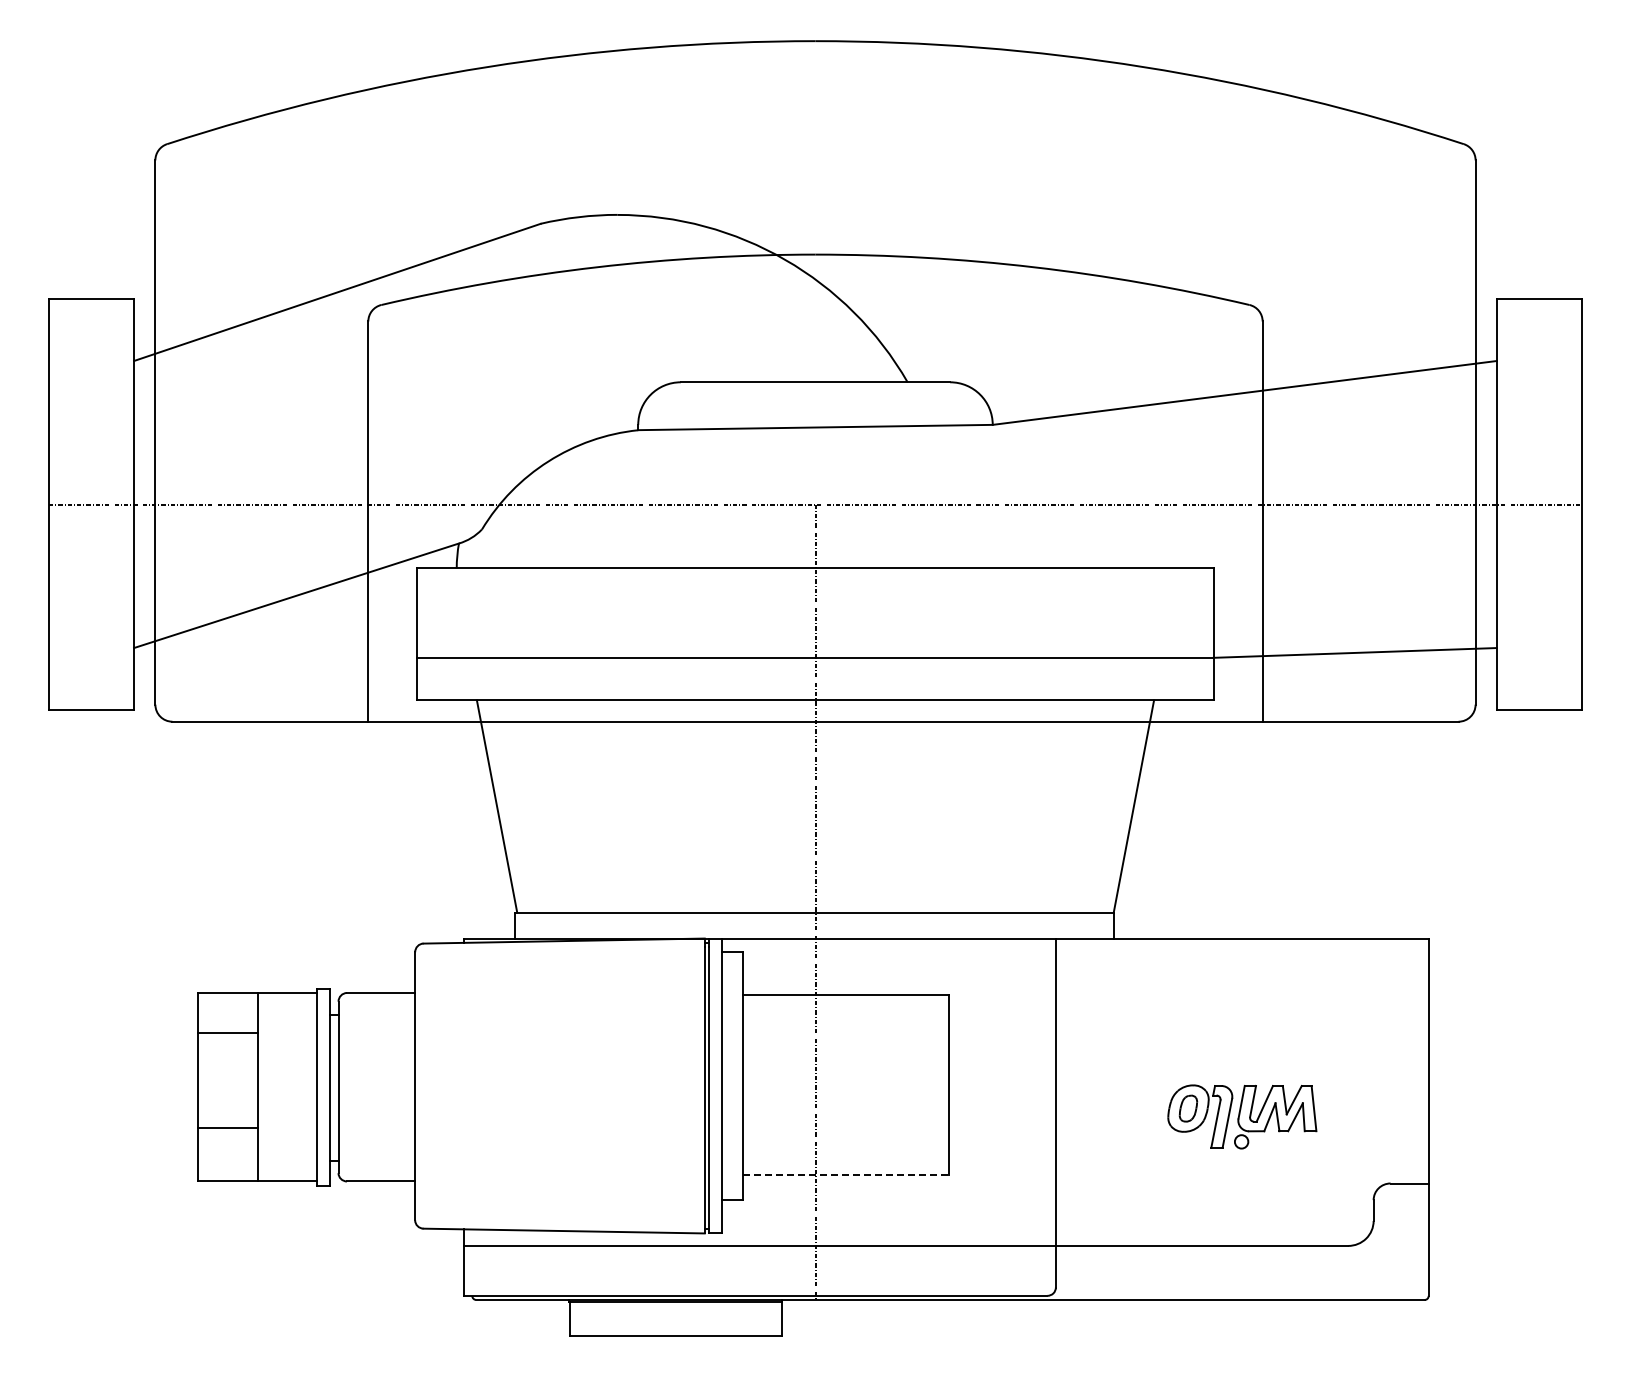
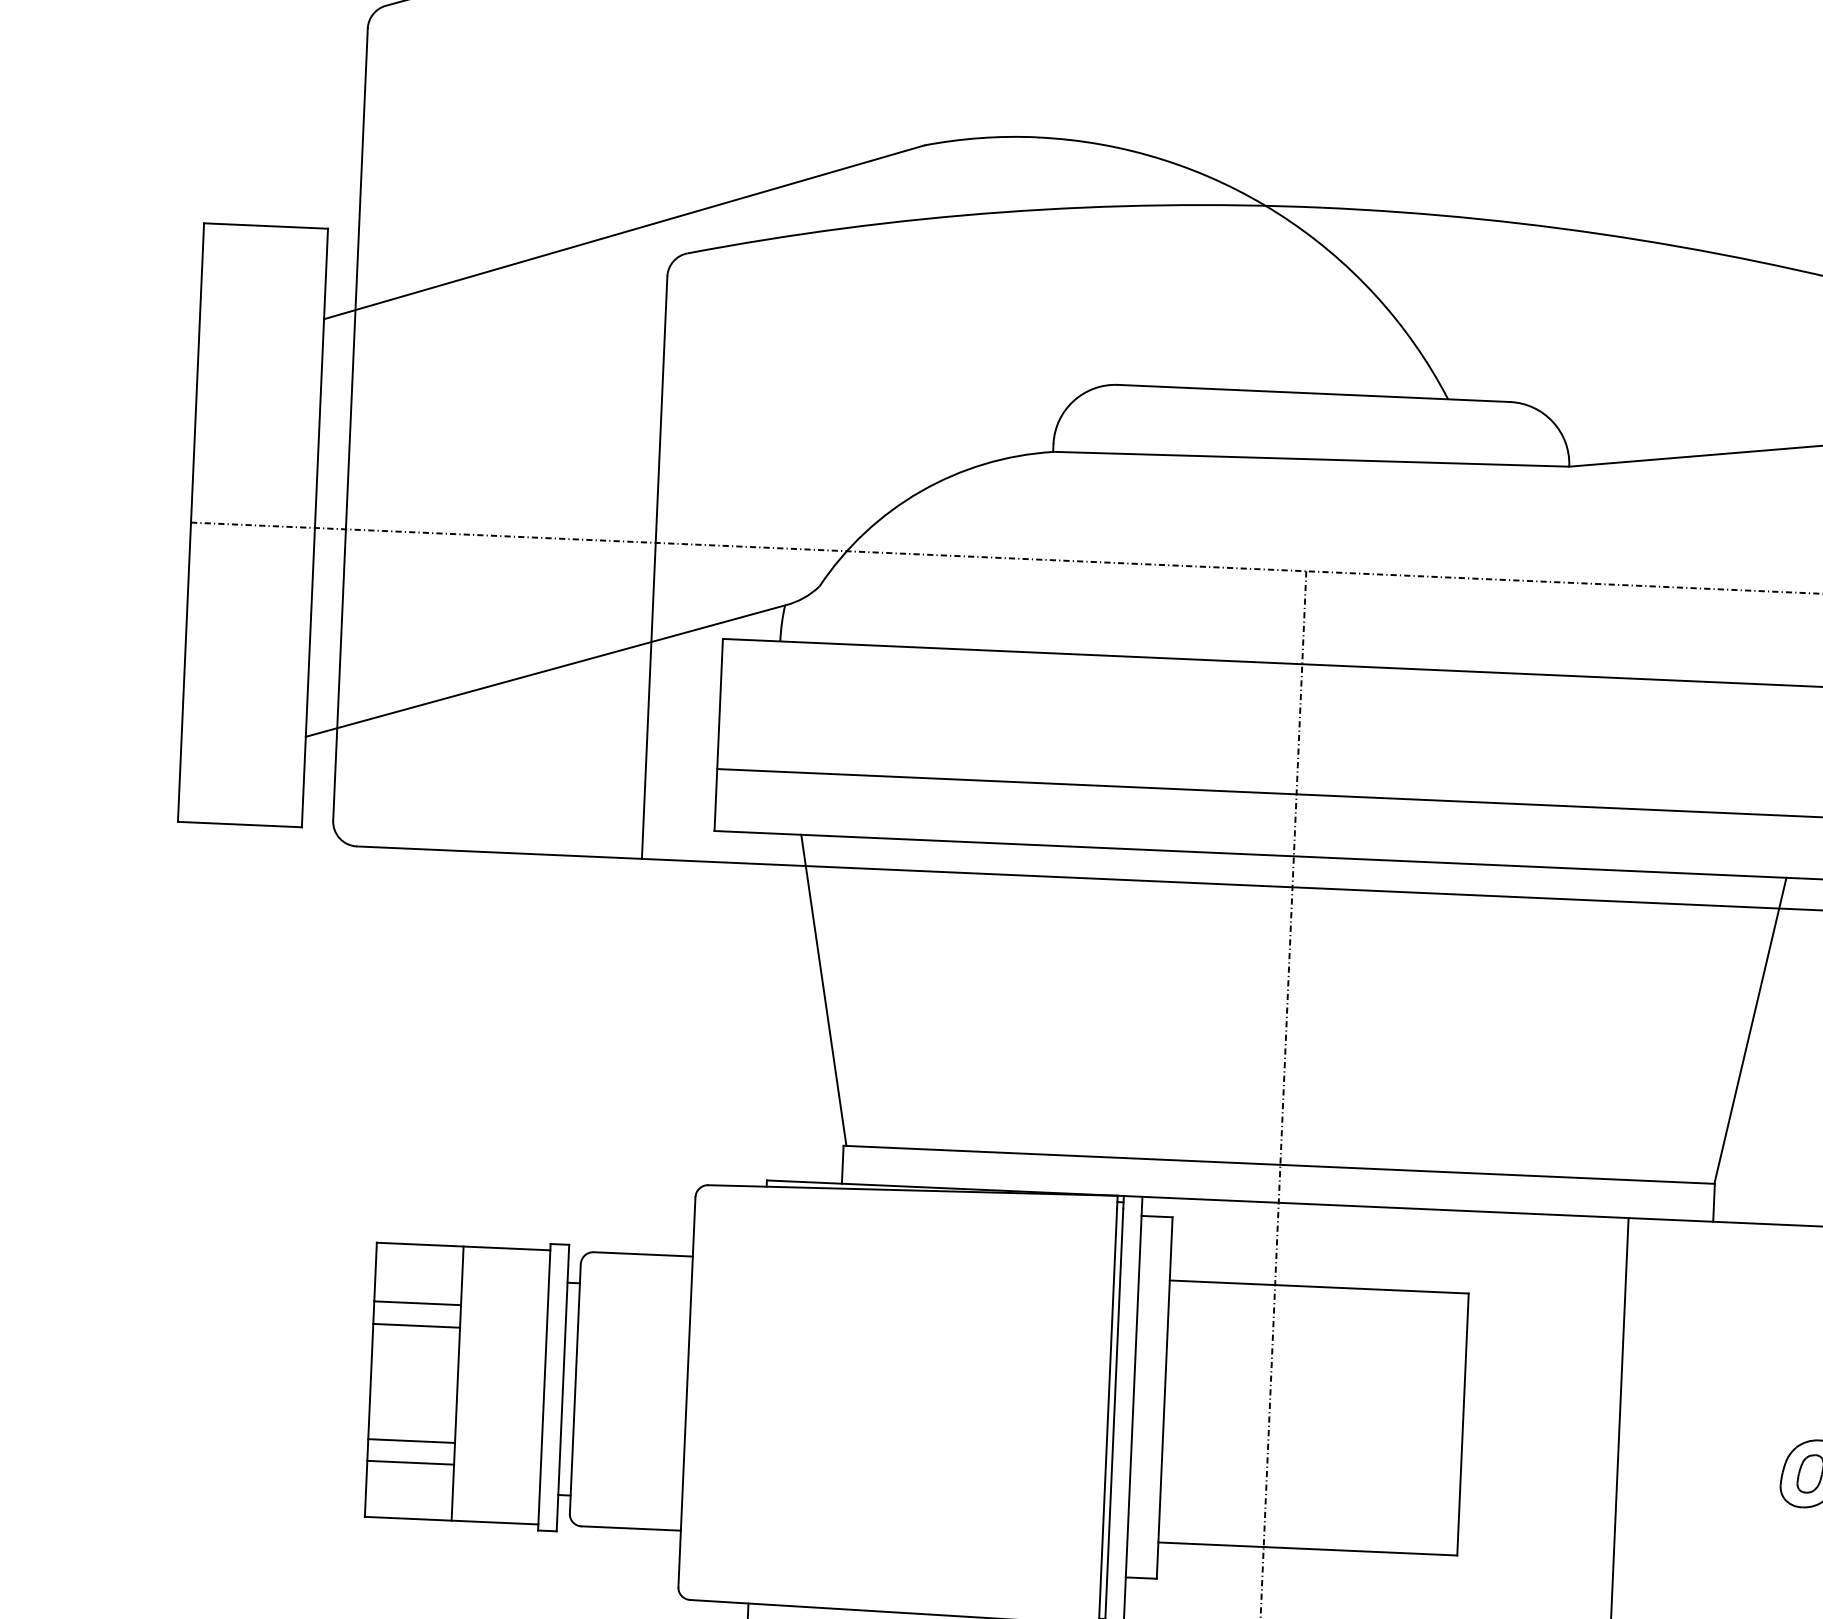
line: (227, 1048) -> (416, 1325), added
line: (227, 1142) -> (410, 1462), added
line: (845, 1175) -> (1307, 1549), dashed -> solid

